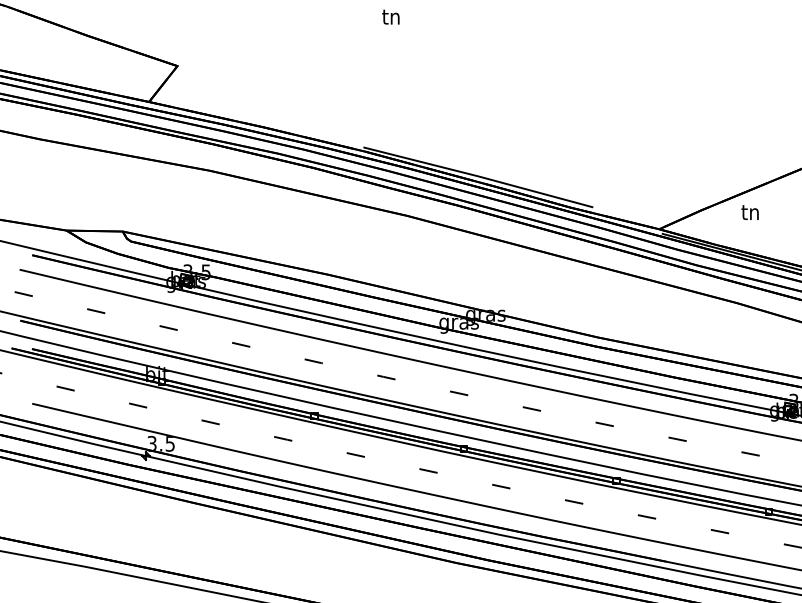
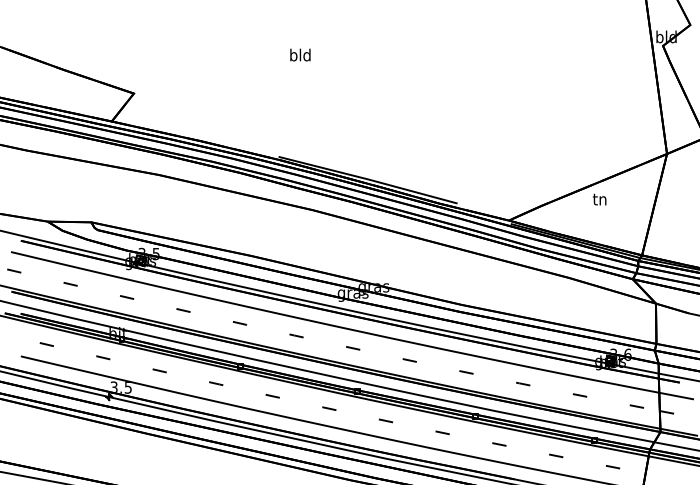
text: (391, 15) -> (300, 54), tn -> bld
text: (749, 212) -> (599, 199), moved

